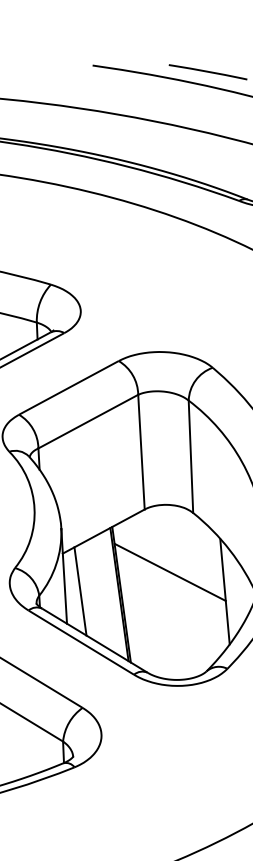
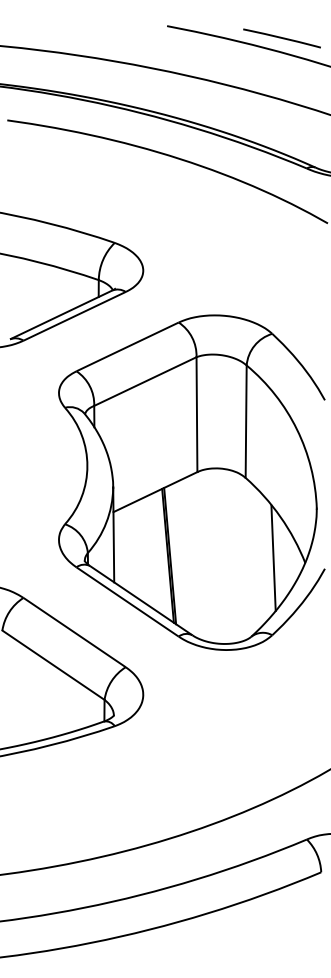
line: (169, 571) -> (219, 535), removed
line: (80, 591) -> (129, 550), removed

